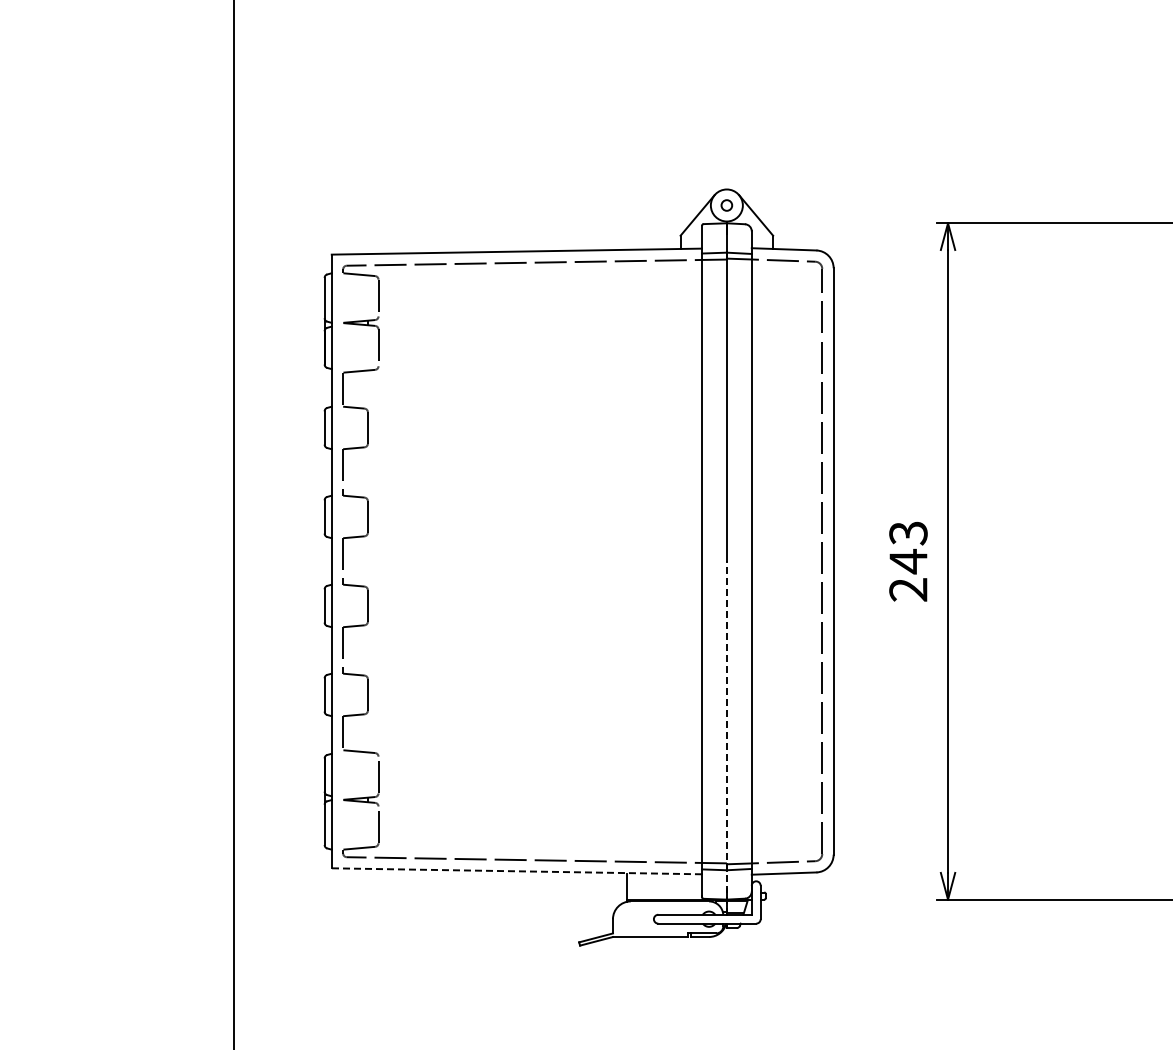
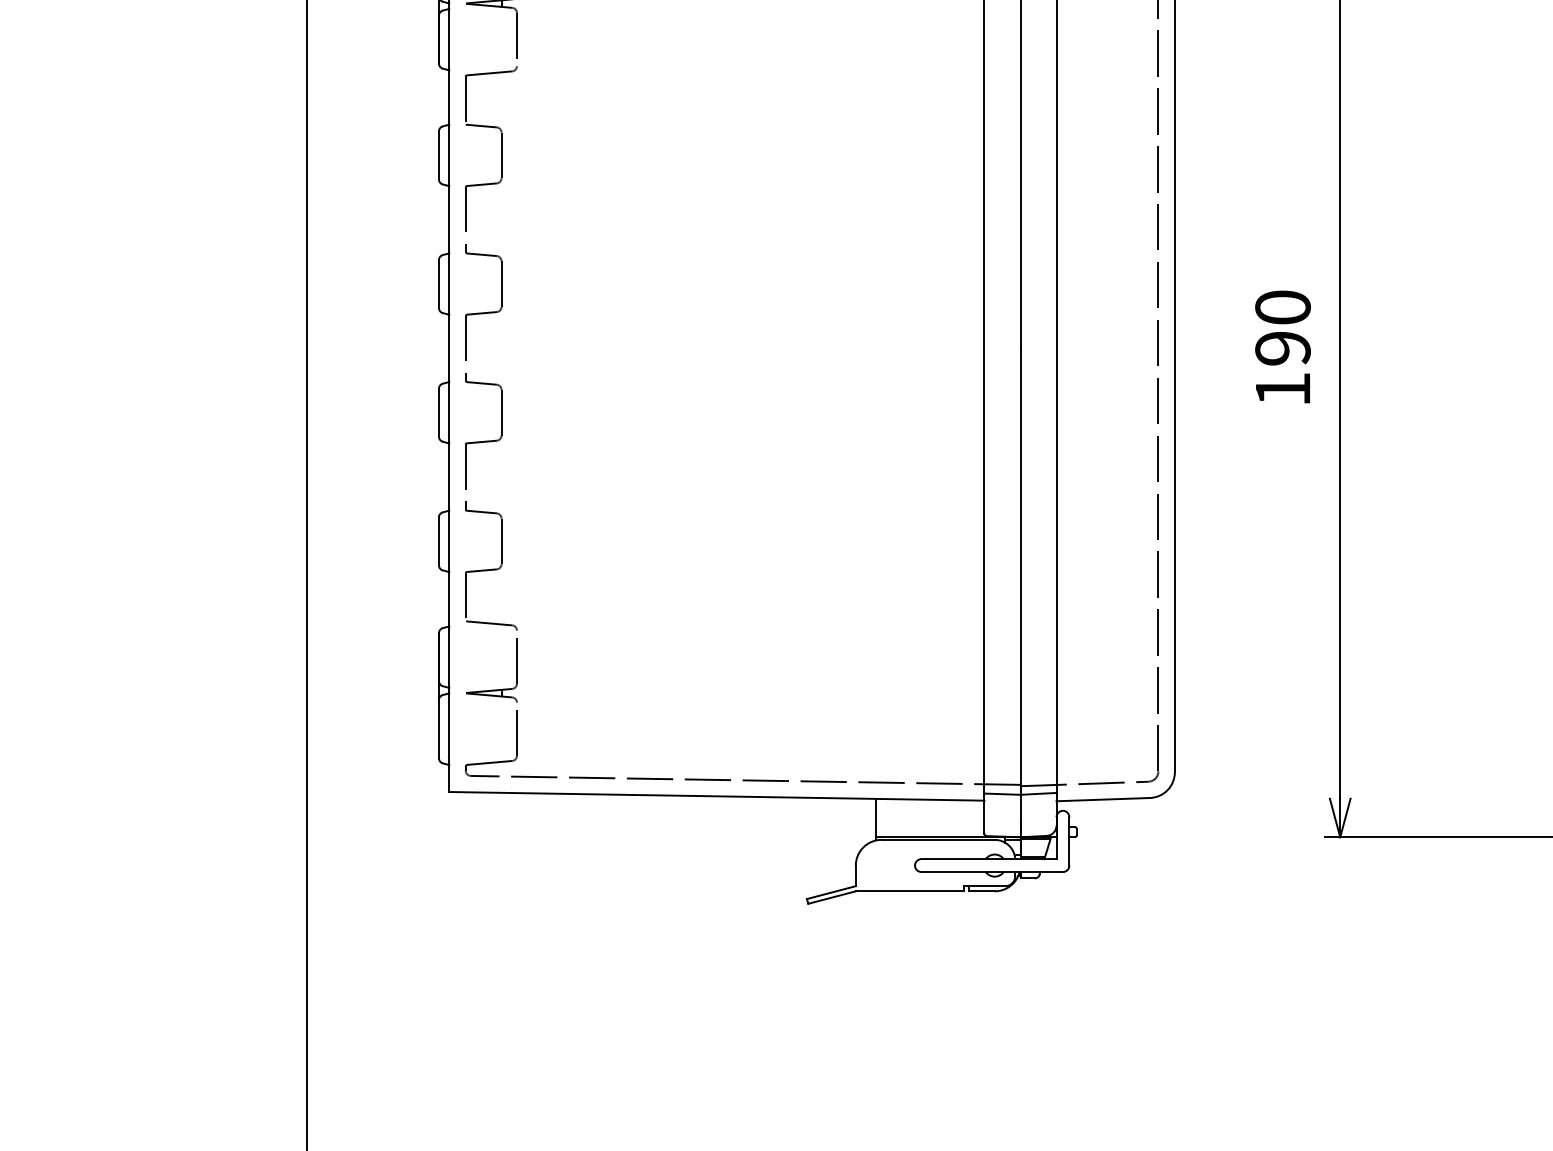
text: (908, 561) -> (1283, 348), 243 -> 190
line: (726, 738) -> (1019, 604), dashed -> solid
line: (516, 871) -> (716, 796), dashed -> solid

